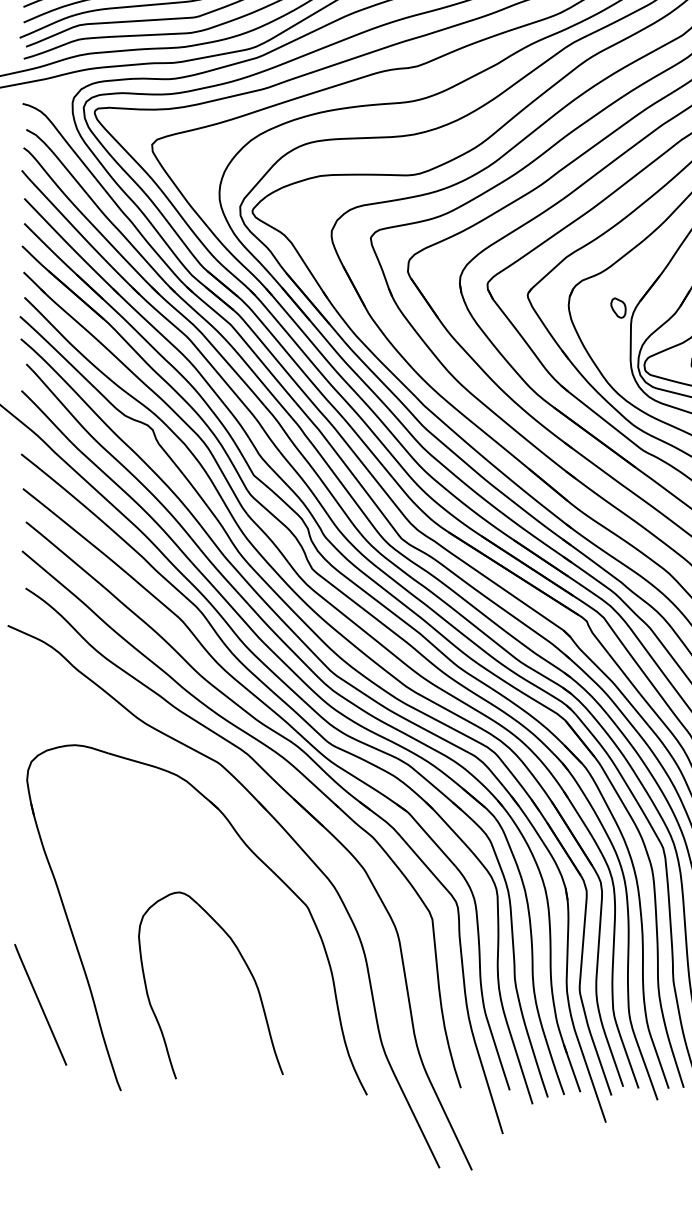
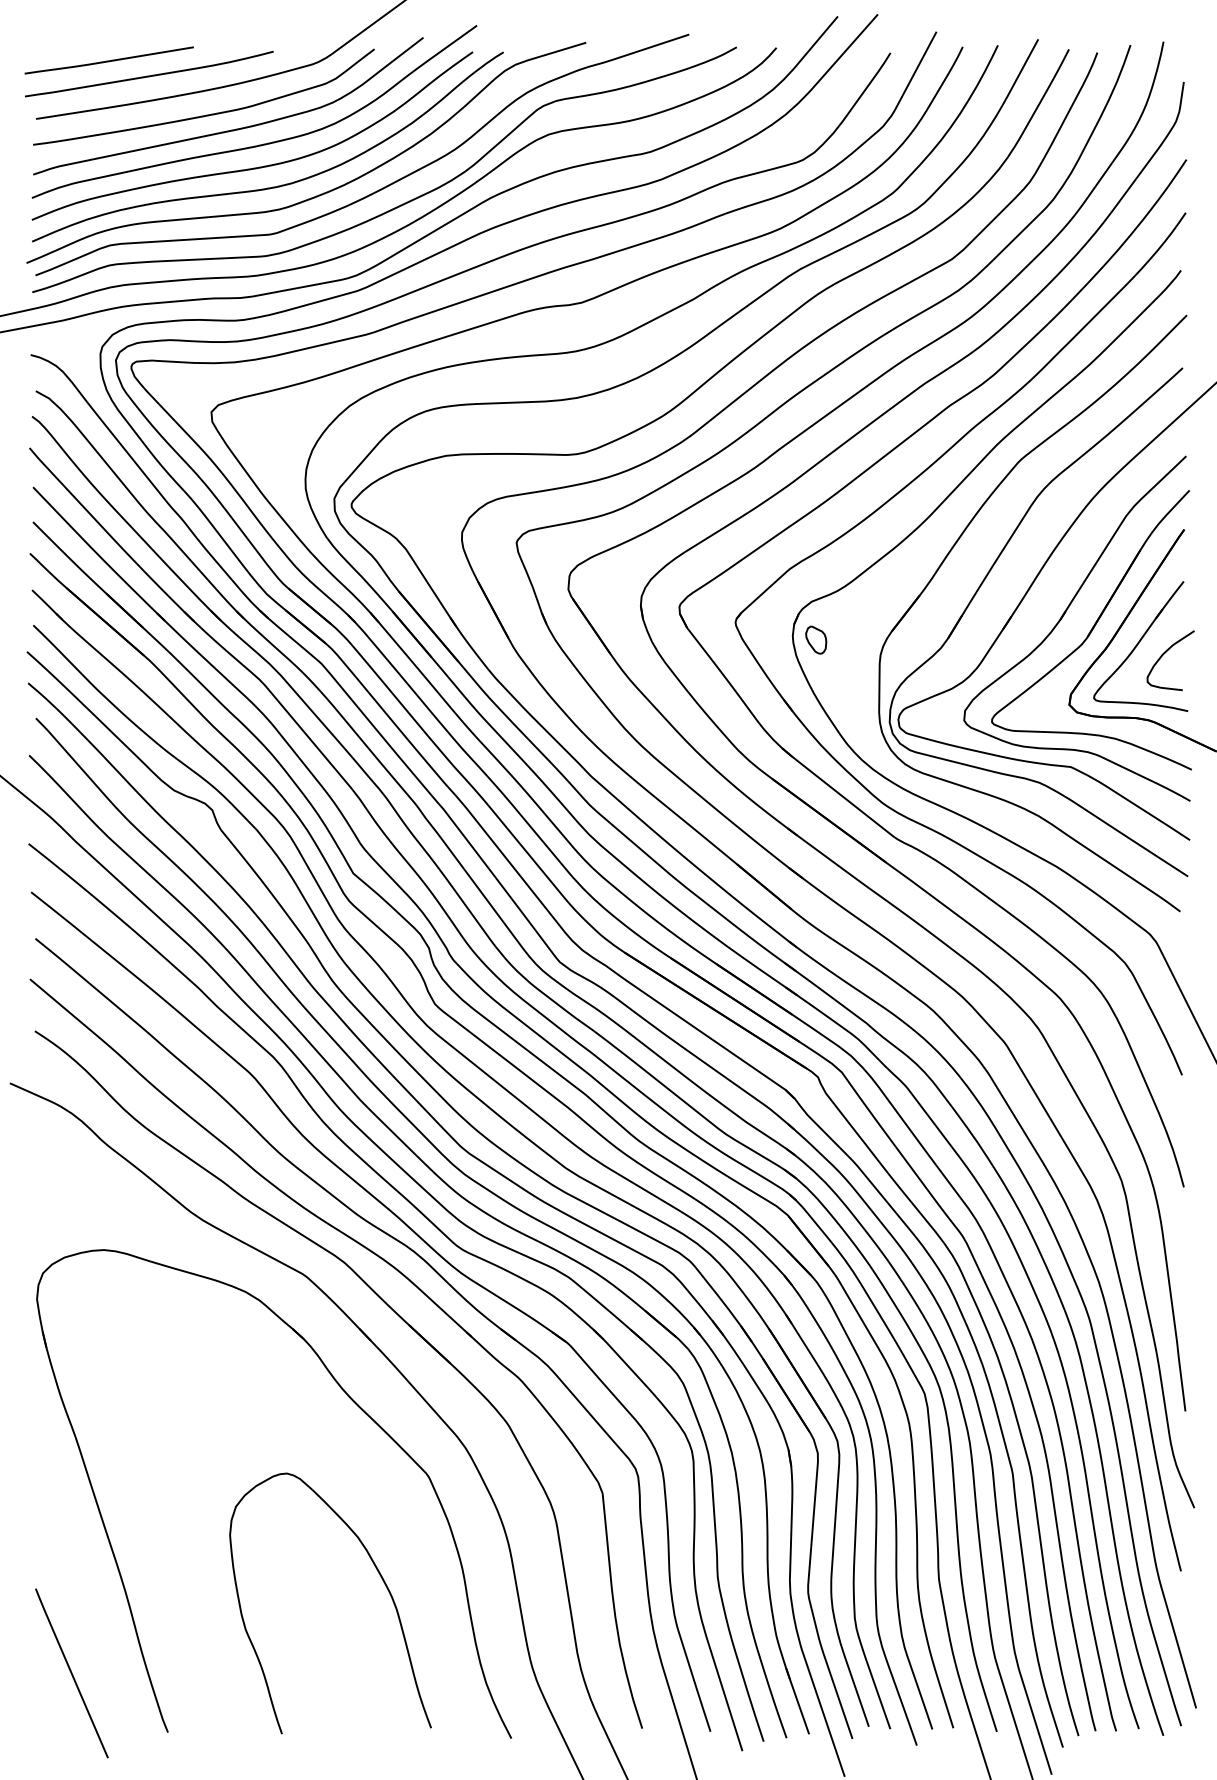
part: (618, 307) -> (816, 639), moved
part: (246, 966) -> (380, 1577), moved
line: (40, 1004) -> (71, 1673), moved

